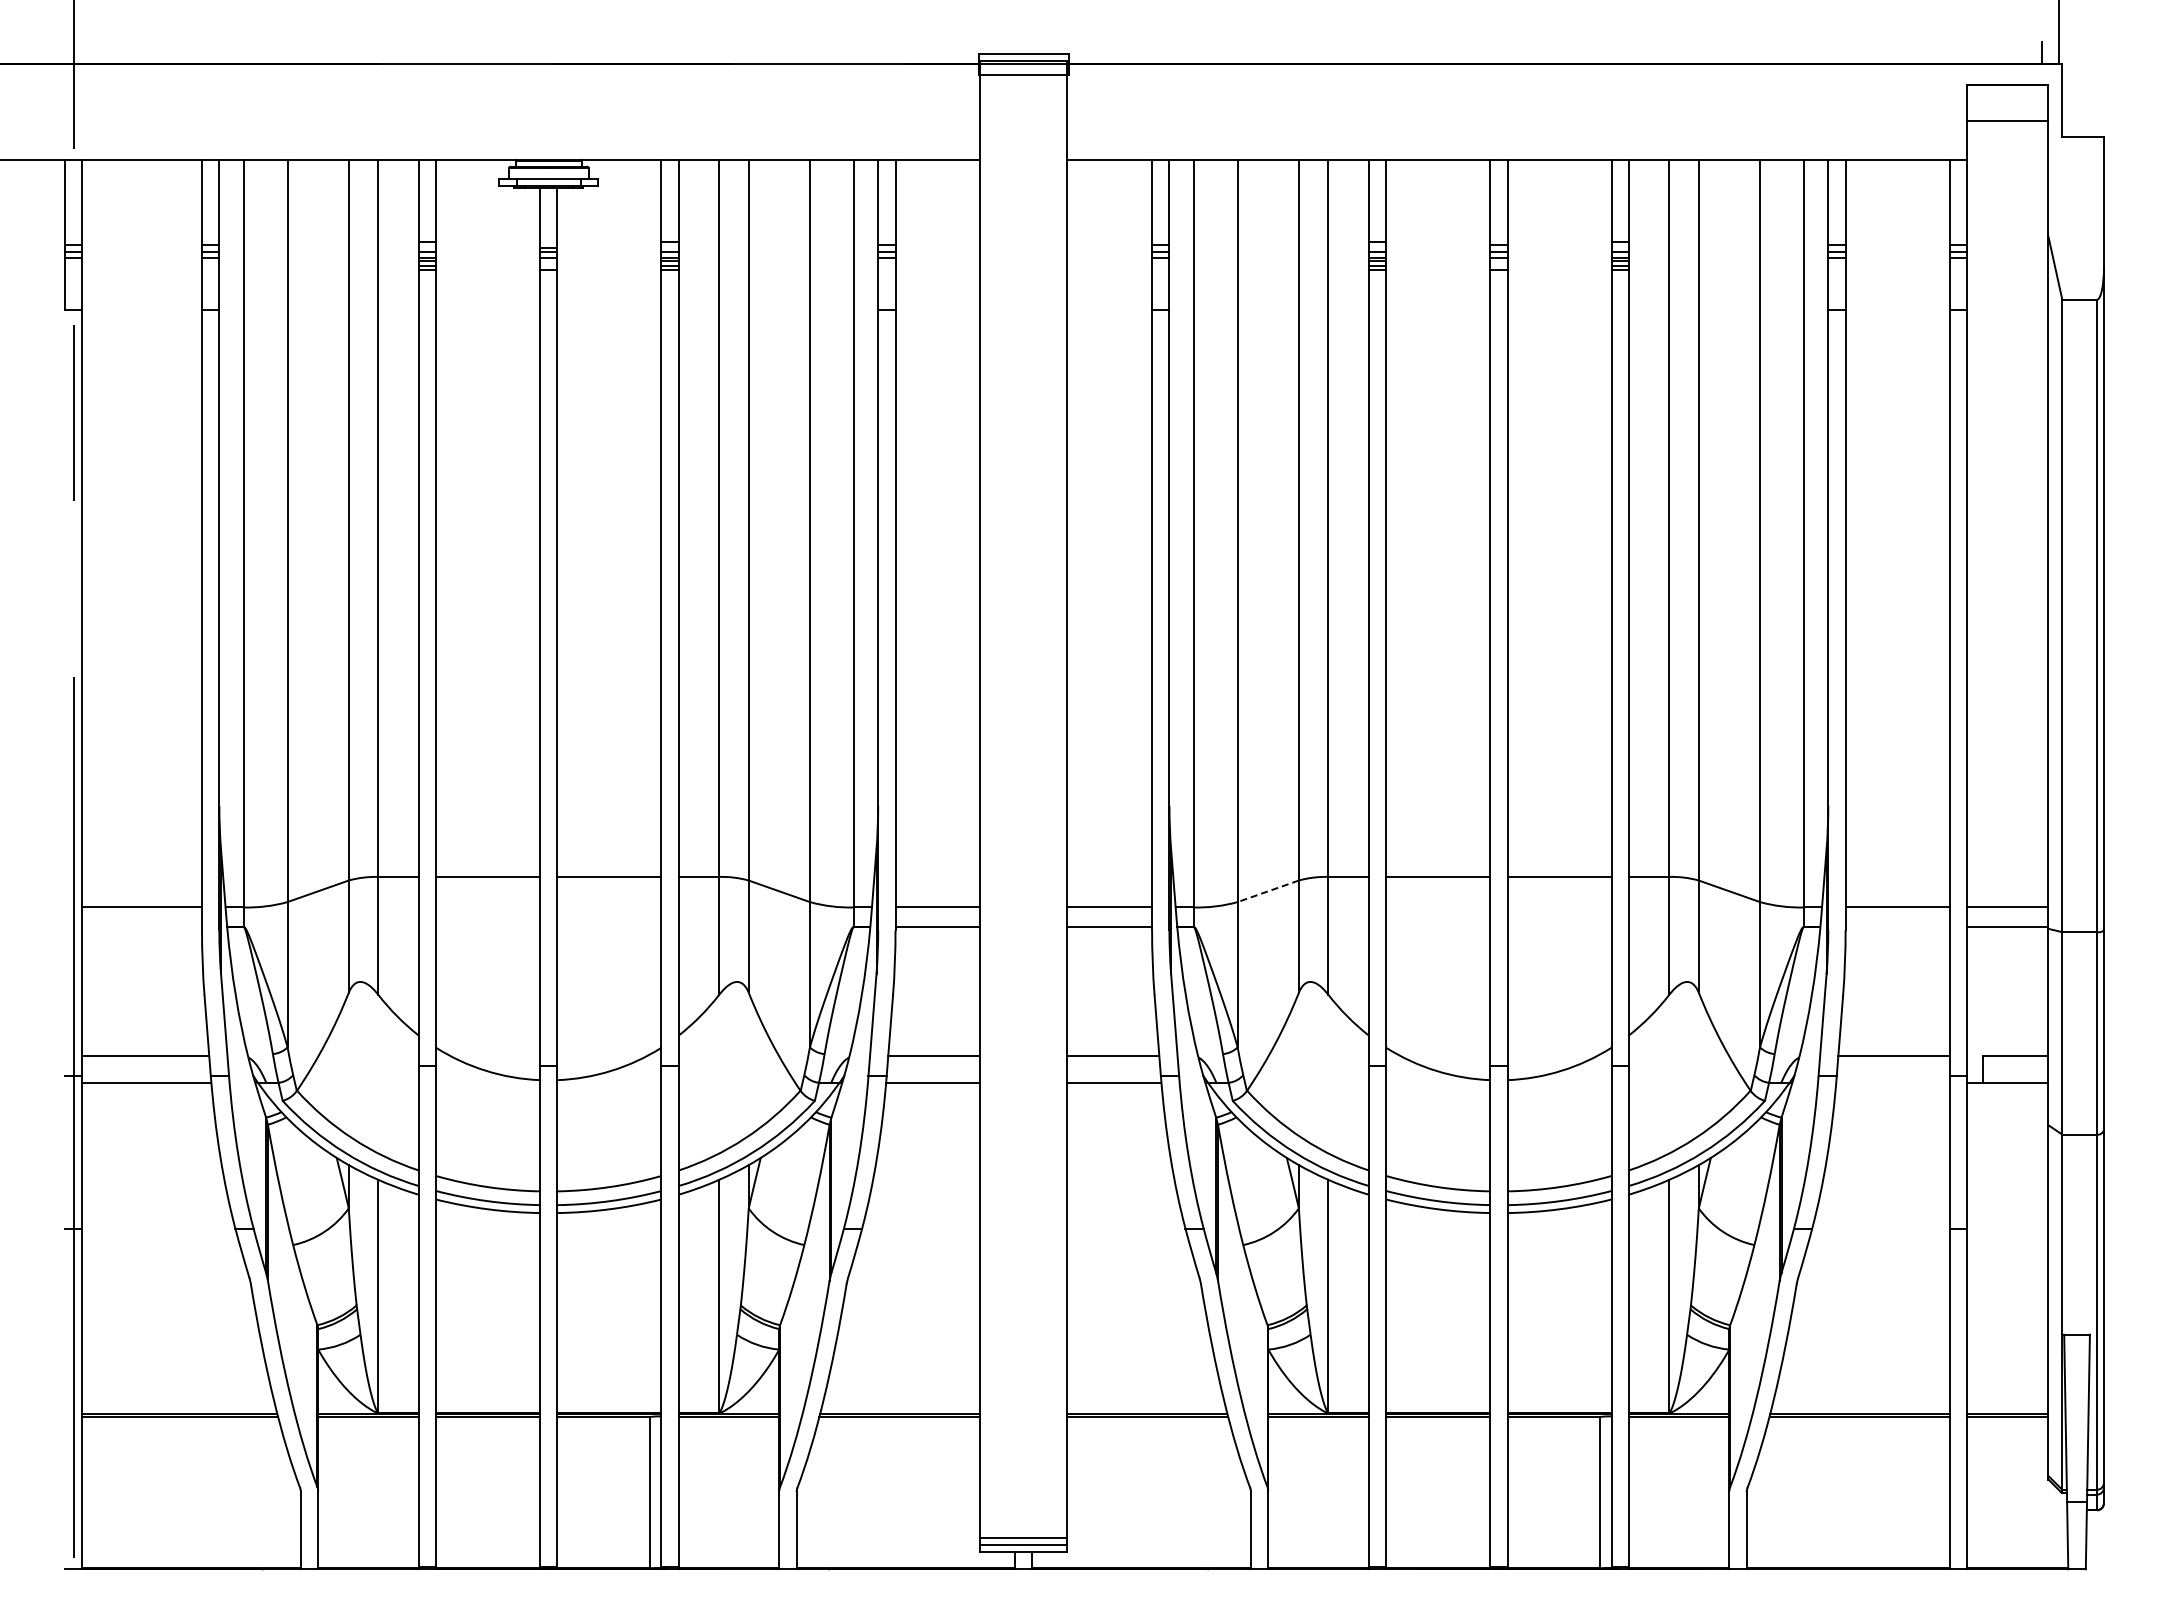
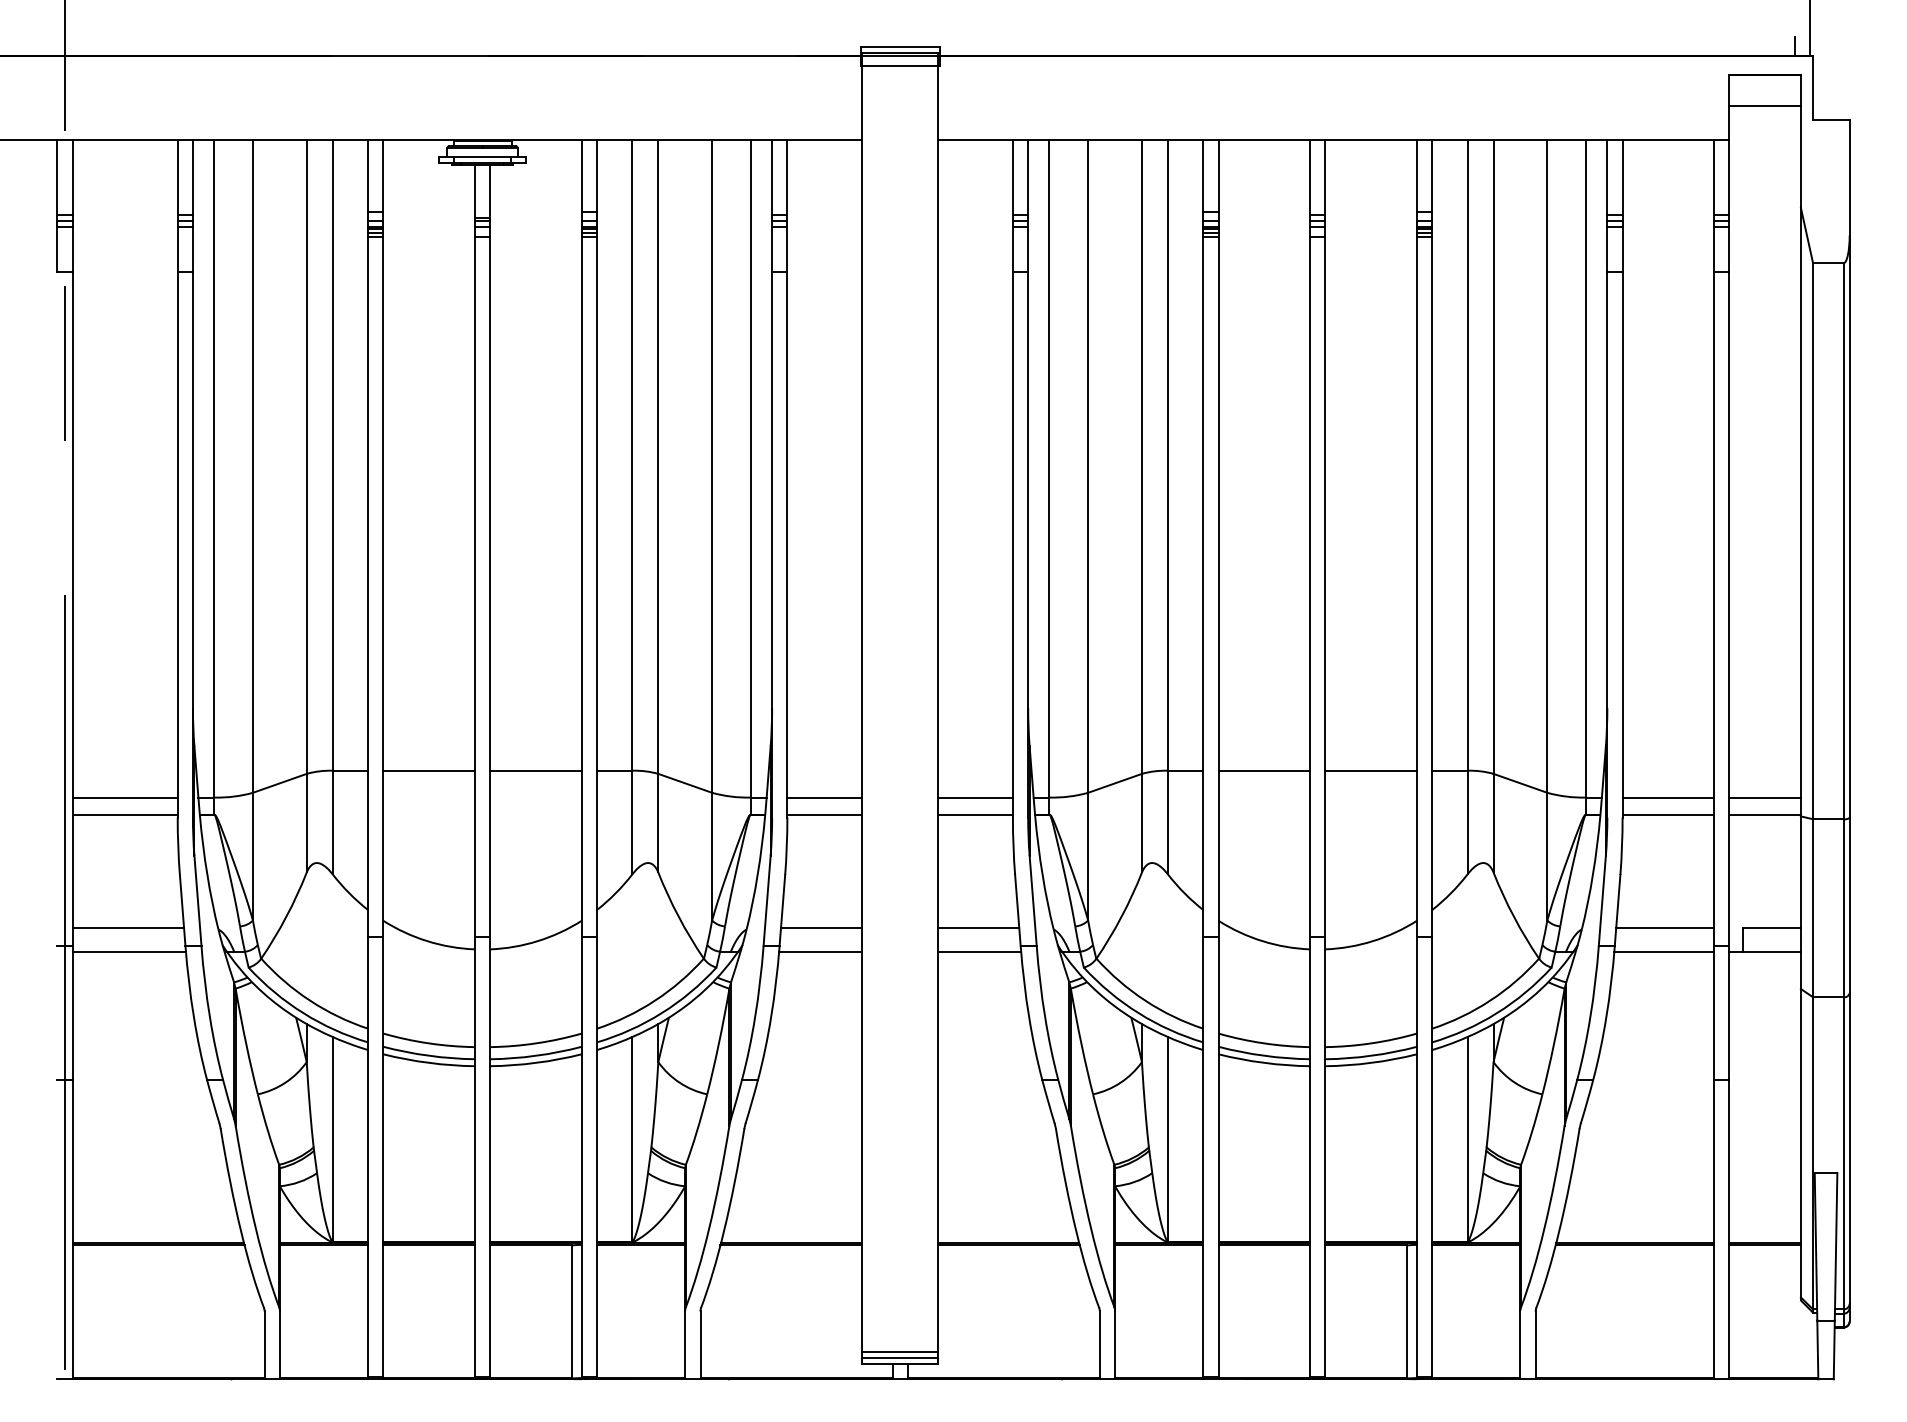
line: (1267, 891) -> (1114, 783), dashed -> solid
line: (142, 926) -> (125, 814), added
line: (1897, 926) -> (1668, 814), added
line: (1892, 1082) -> (1663, 951), added

